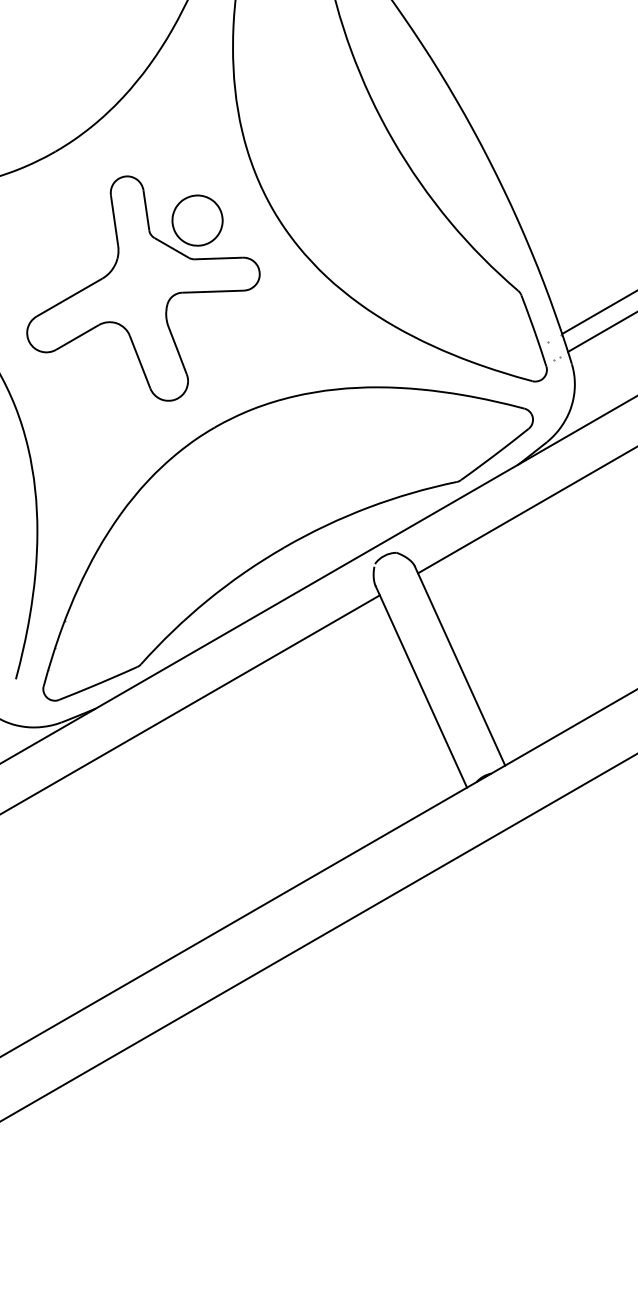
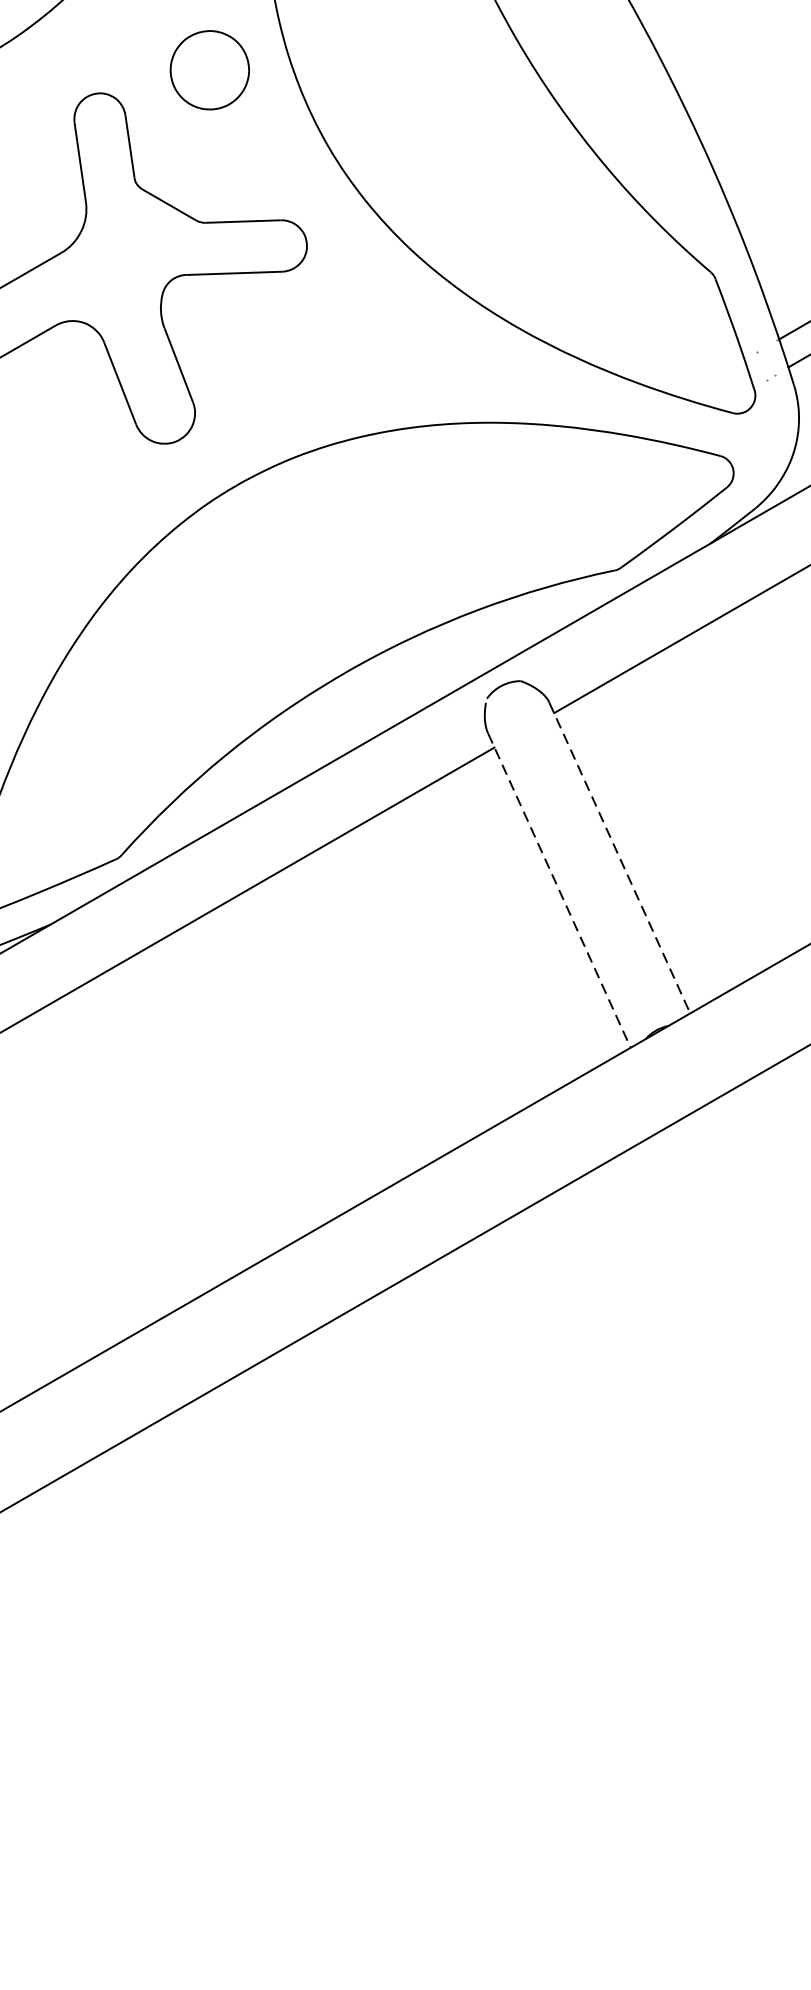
part: (197, 220) -> (209, 70), moved
line: (460, 666) -> (620, 858), solid -> dashed
line: (421, 687) -> (559, 891), solid -> dashed

